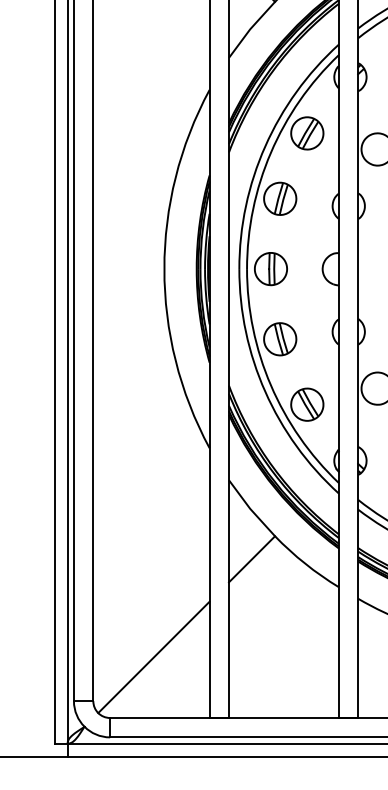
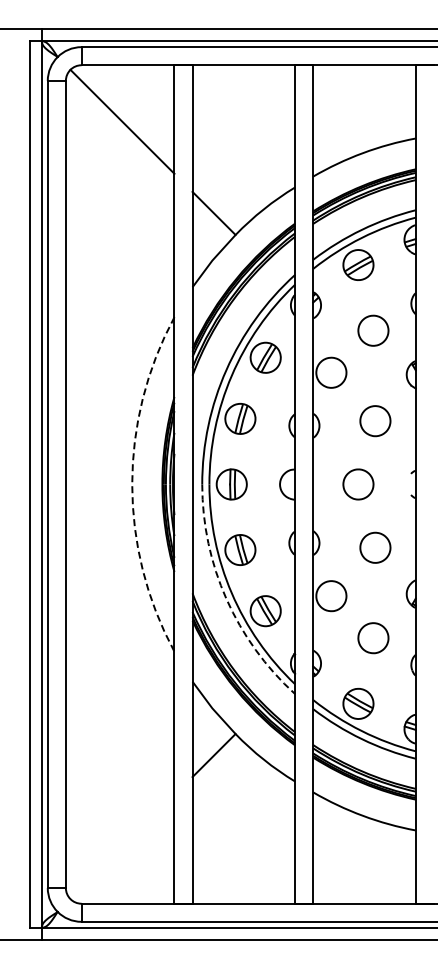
arc: (164, 269) -> (132, 484), solid -> dashed
arc: (265, 392) -> (226, 599), solid -> dashed
line: (153, 657) -> (122, 847), removed

